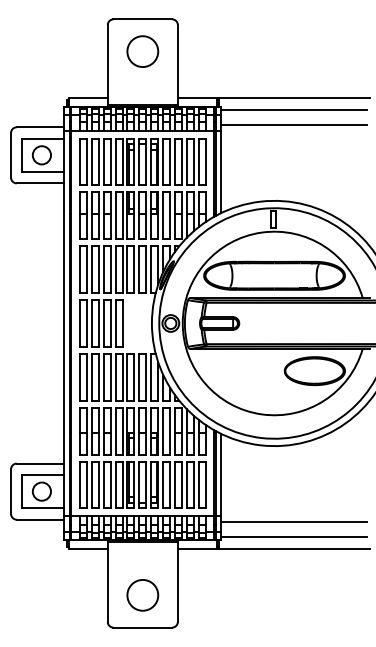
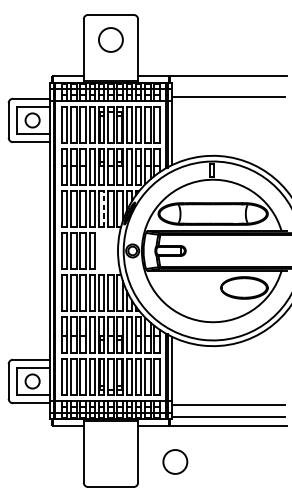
line: (294, 109) -> (228, 84), removed
line: (134, 269) -> (104, 209), solid -> dashed
circle: (142, 595) -> (175, 462), moved

